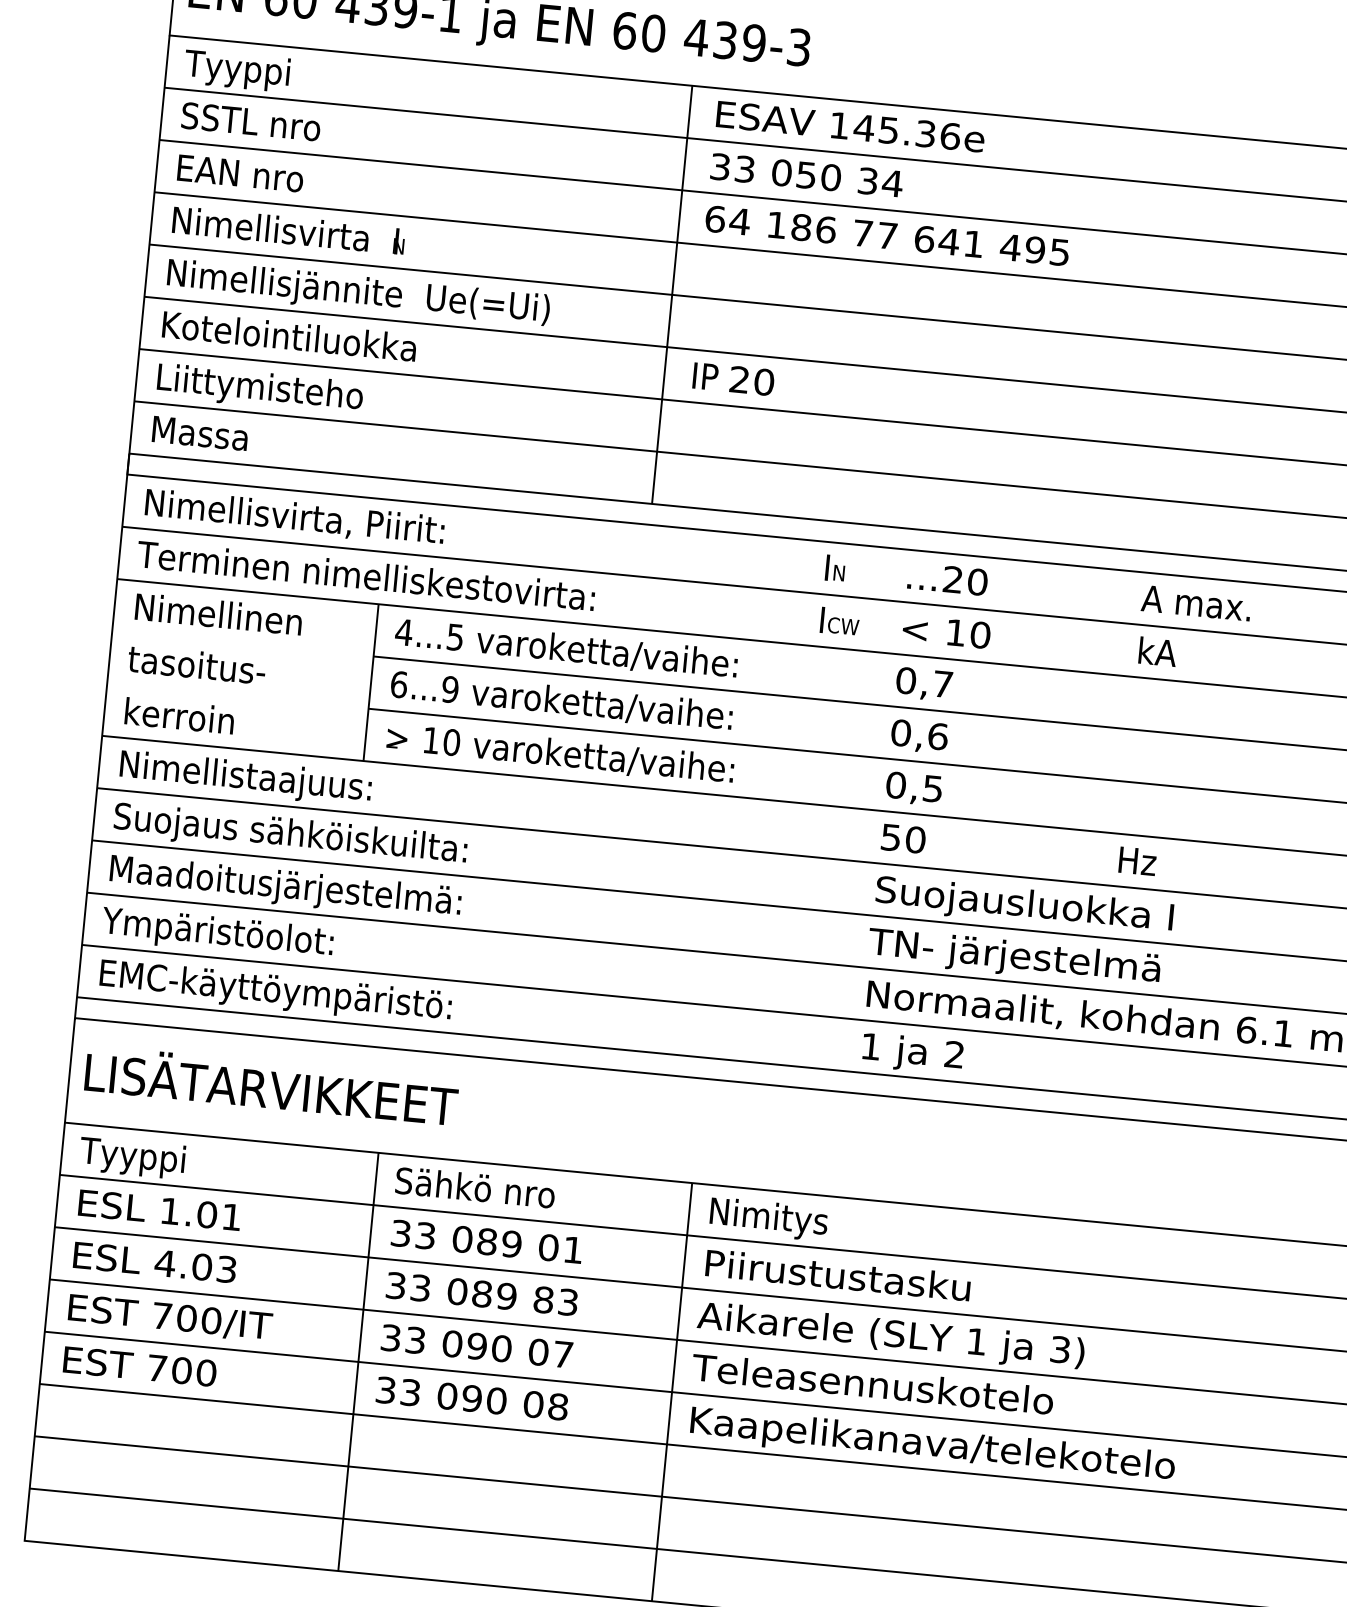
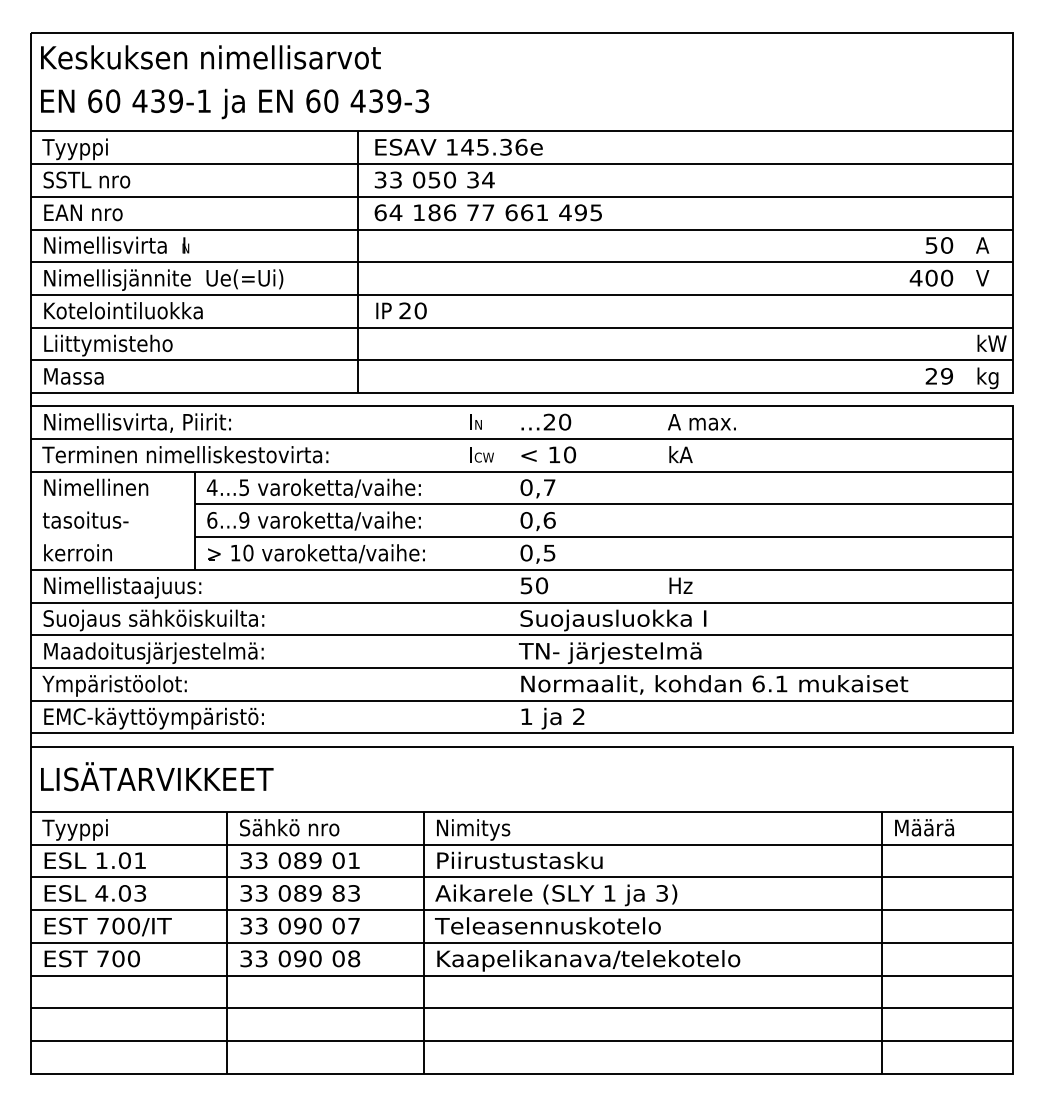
text: (948, 241) -> (526, 212), 641 -> 661

